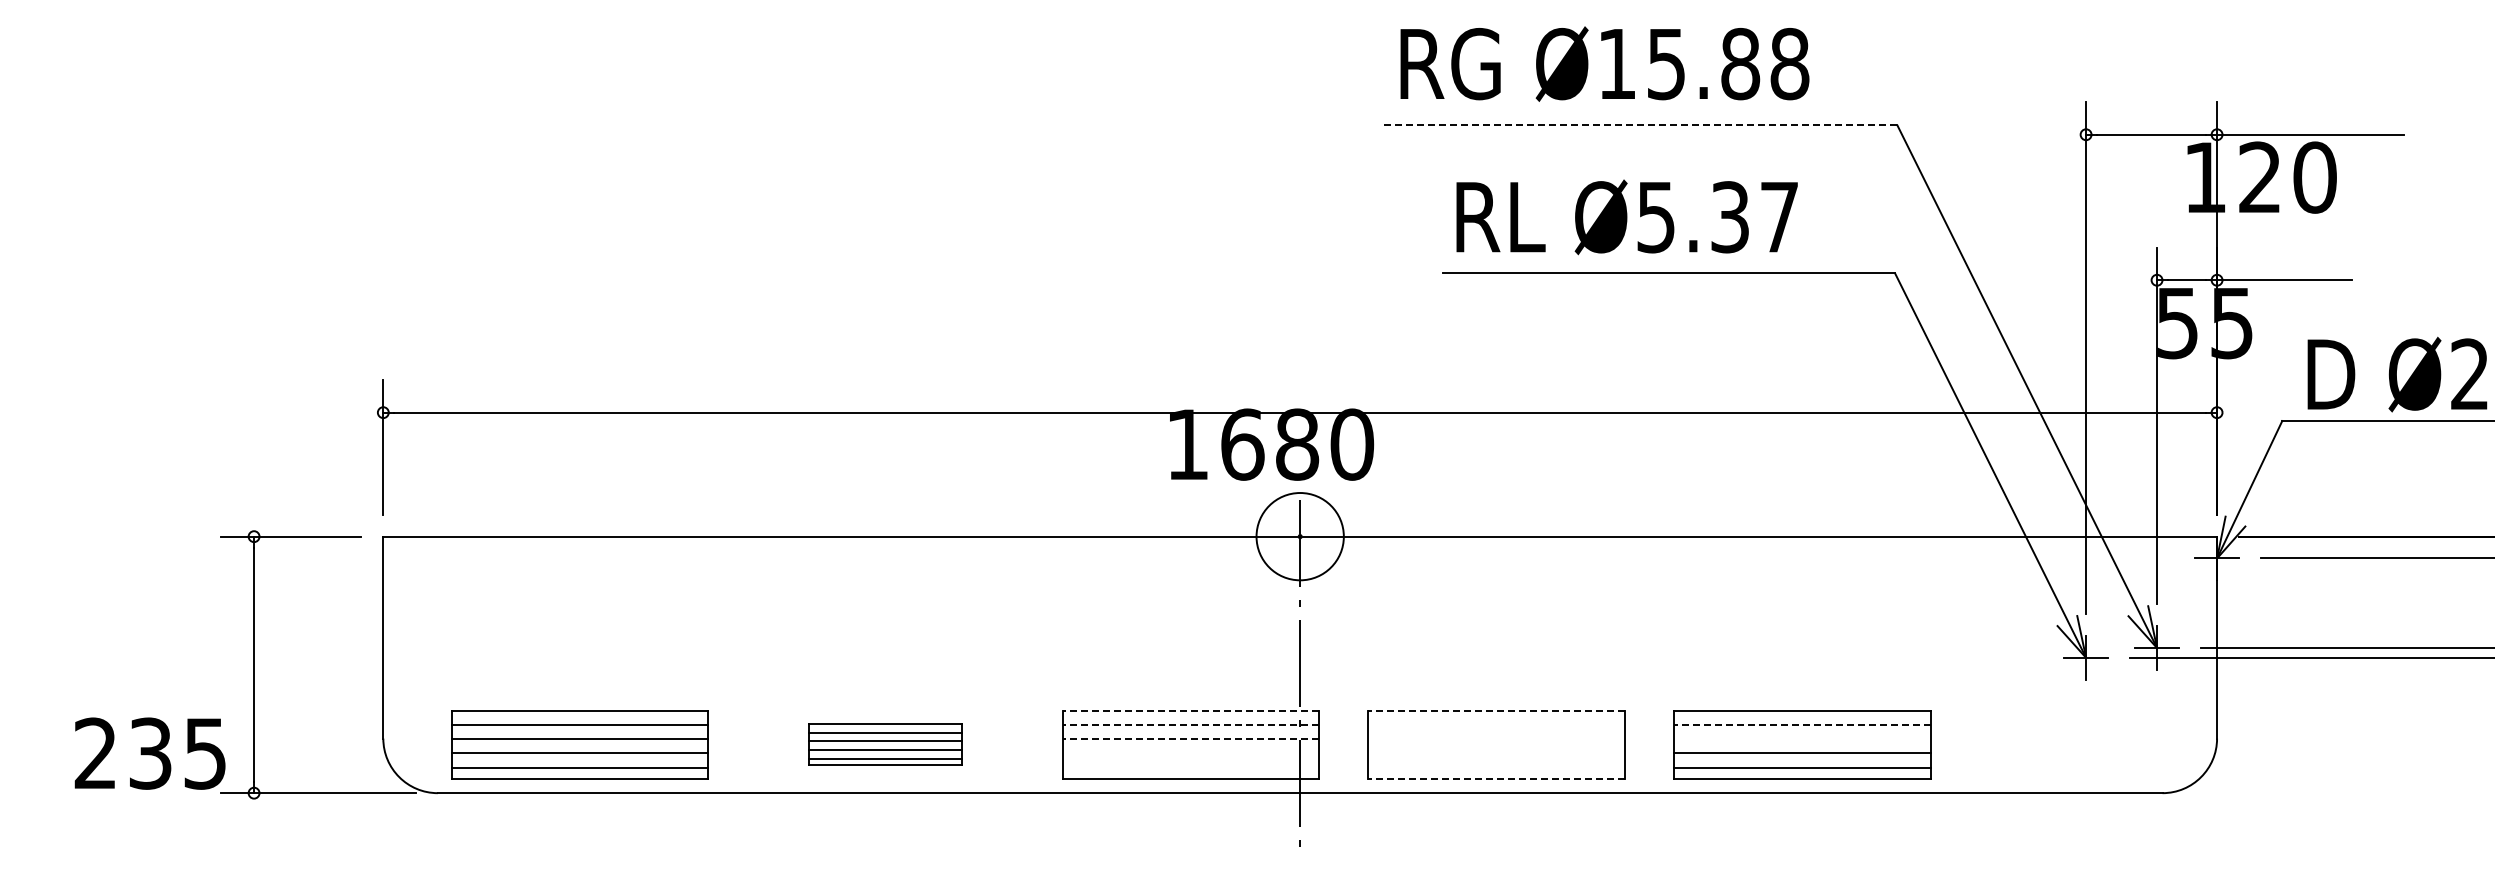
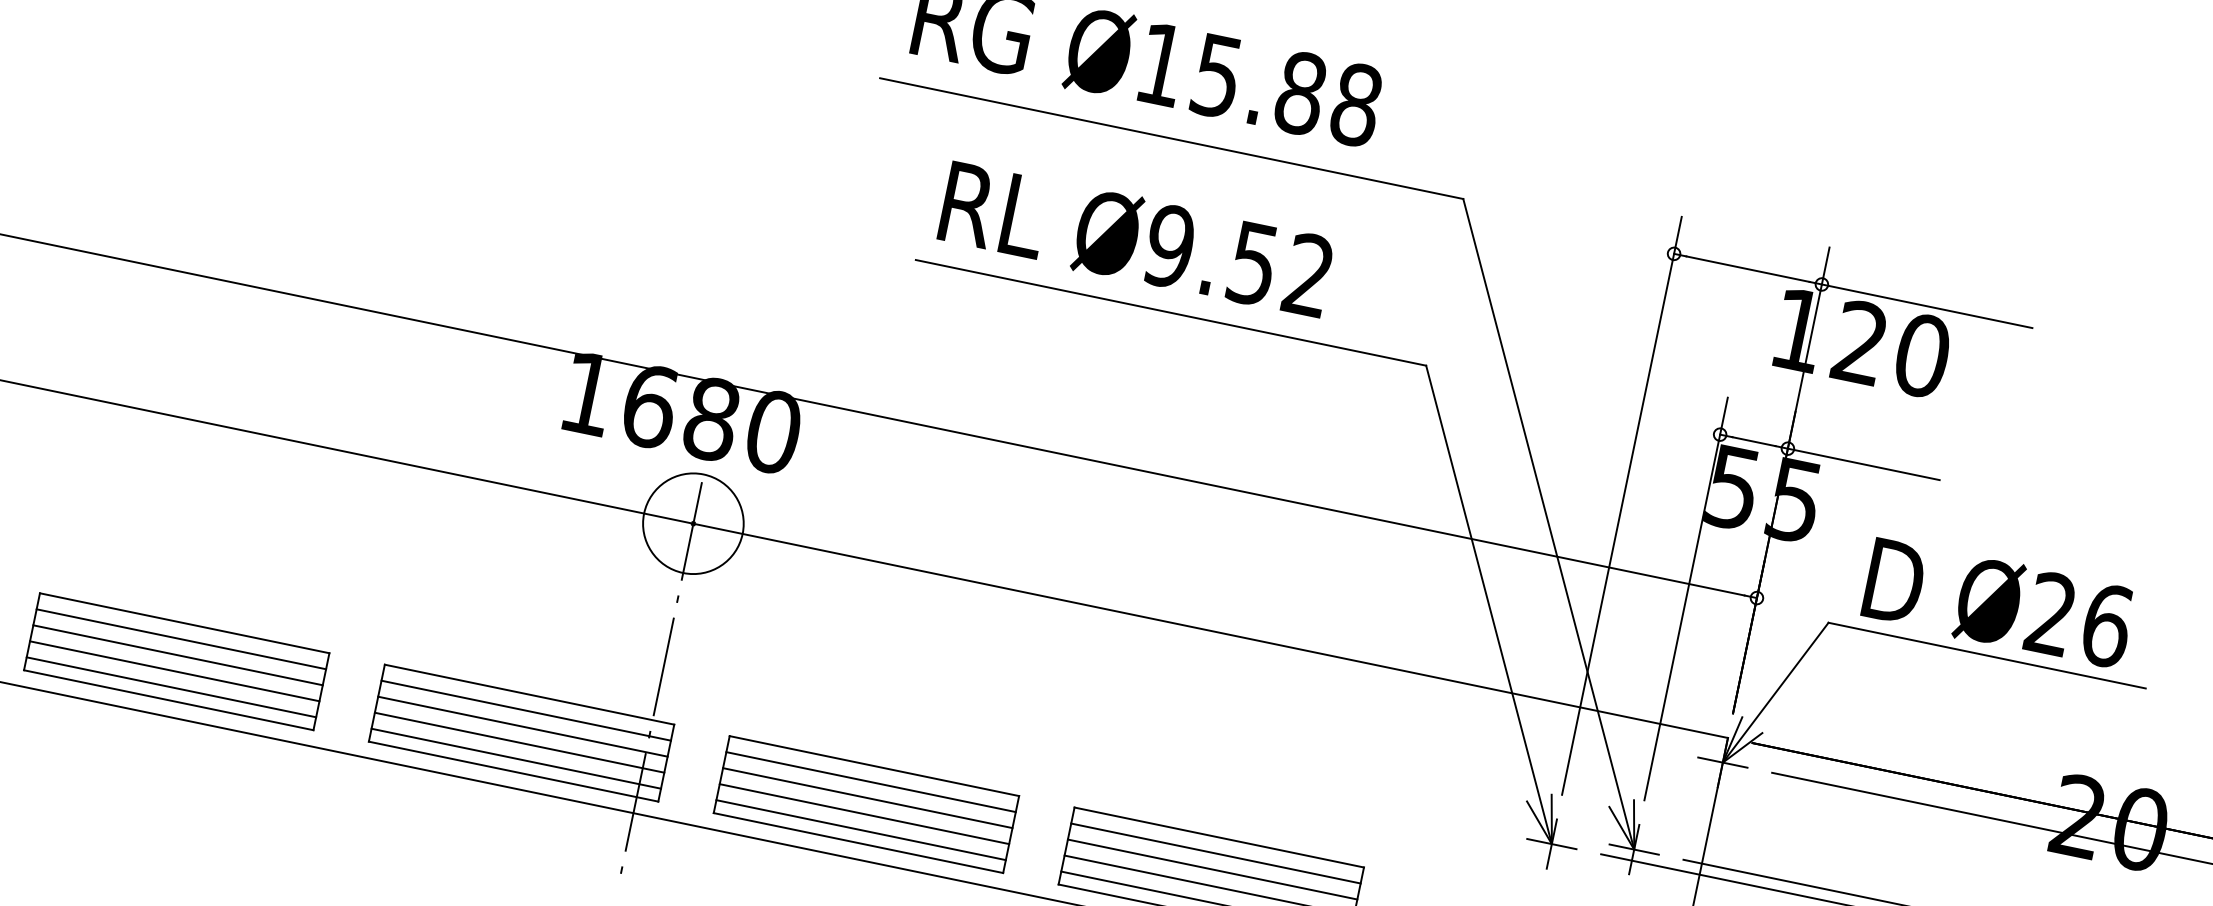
line: (1638, 125) -> (1171, 138), dashed -> solid
text: (1716, 217) -> (1237, 260), Ø5.37 -> Ø9.52
line: (1190, 710) -> (529, 694), dashed -> solid
line: (1496, 710) -> (874, 765), dashed -> solid
line: (1190, 724) -> (525, 710), dashed -> solid
line: (1496, 724) -> (871, 781), added
line: (1801, 724) -> (1215, 852), dashed -> solid
line: (1190, 739) -> (522, 726), dashed -> solid
line: (1496, 739) -> (867, 798), added
line: (1802, 739) -> (1212, 869), added
part: (885, 744) -> (176, 661), size x1.67
line: (1190, 753) -> (518, 742), added
line: (1496, 753) -> (864, 814), added
line: (1190, 767) -> (515, 758), added
line: (1496, 767) -> (860, 830), added
line: (1496, 778) -> (858, 842), dashed -> solid

